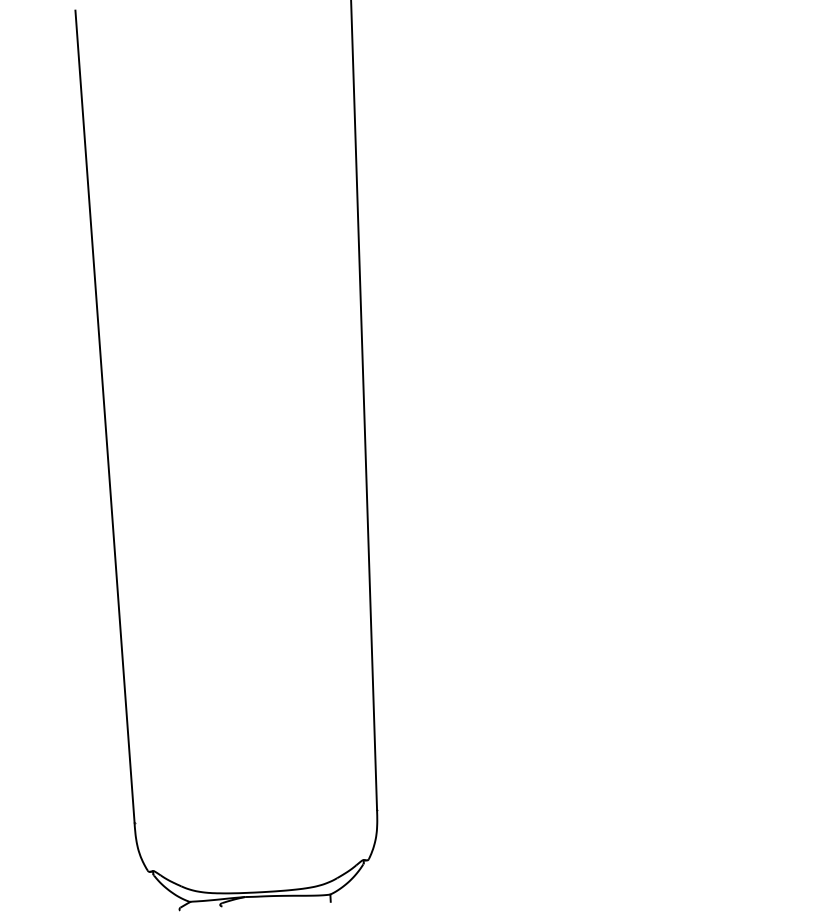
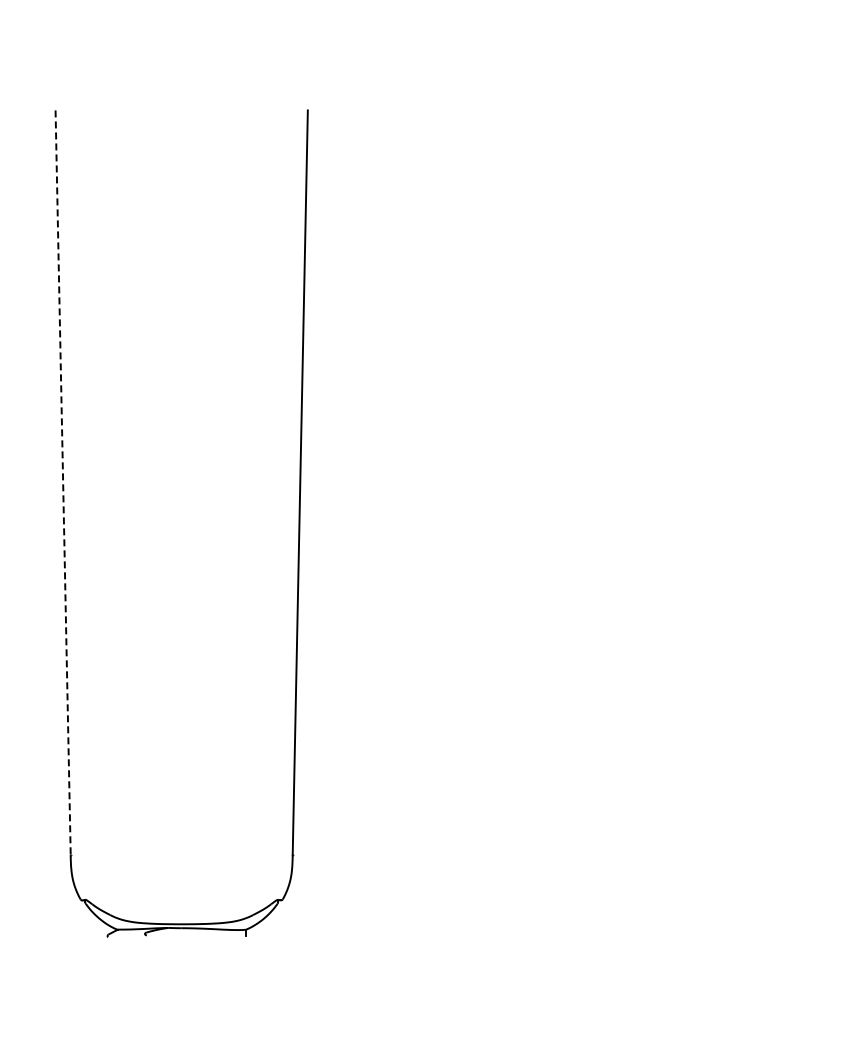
line: (105, 417) -> (63, 483), solid -> dashed

